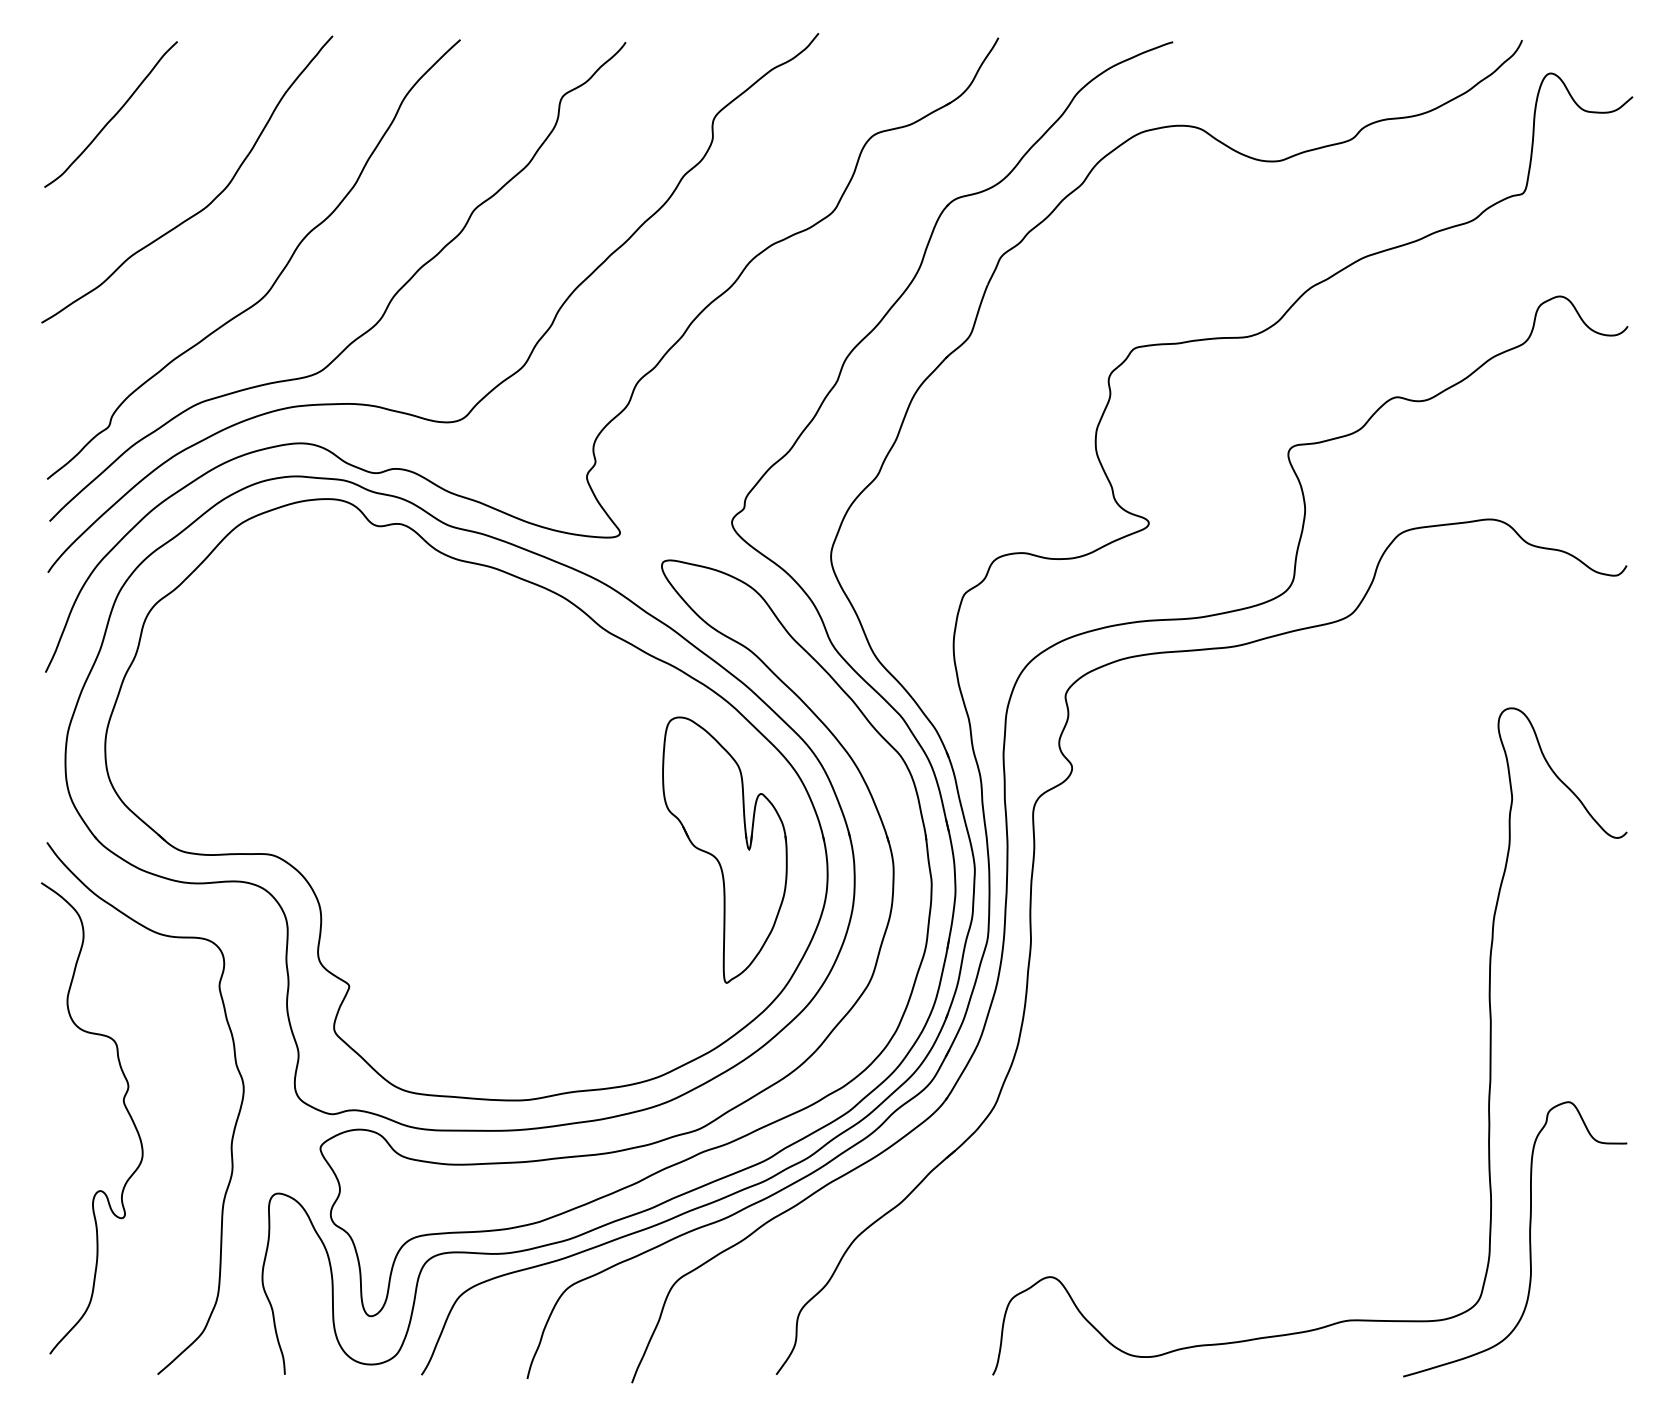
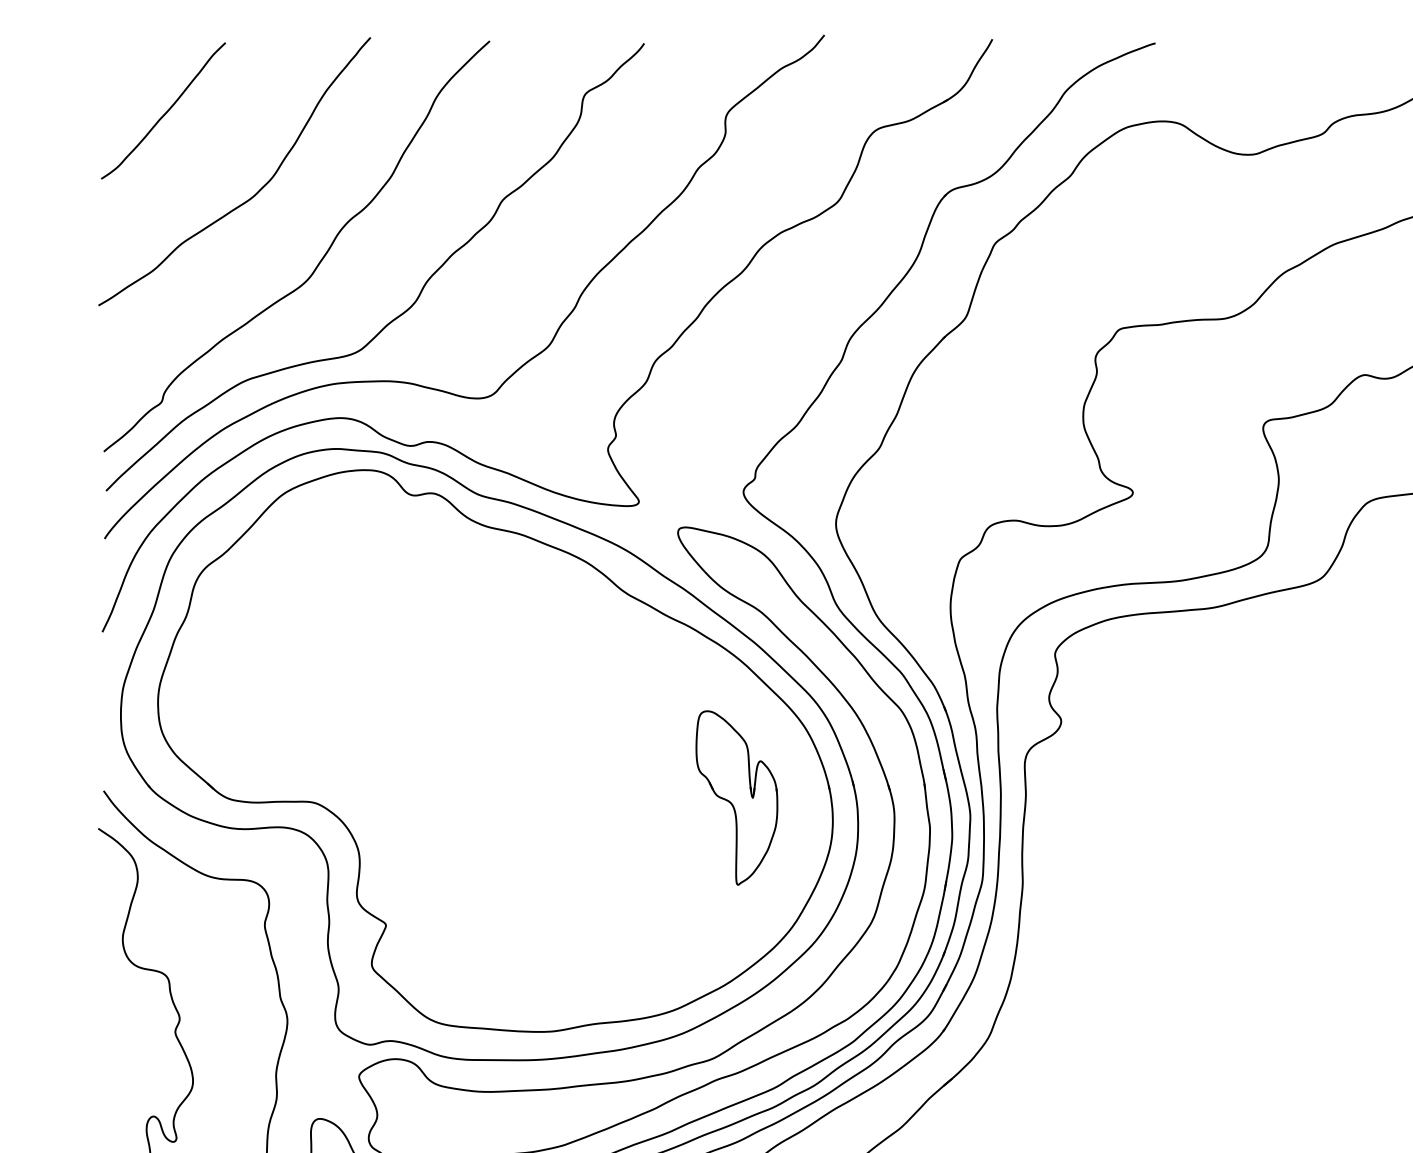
part: (724, 849) -> (736, 797), size x0.7

